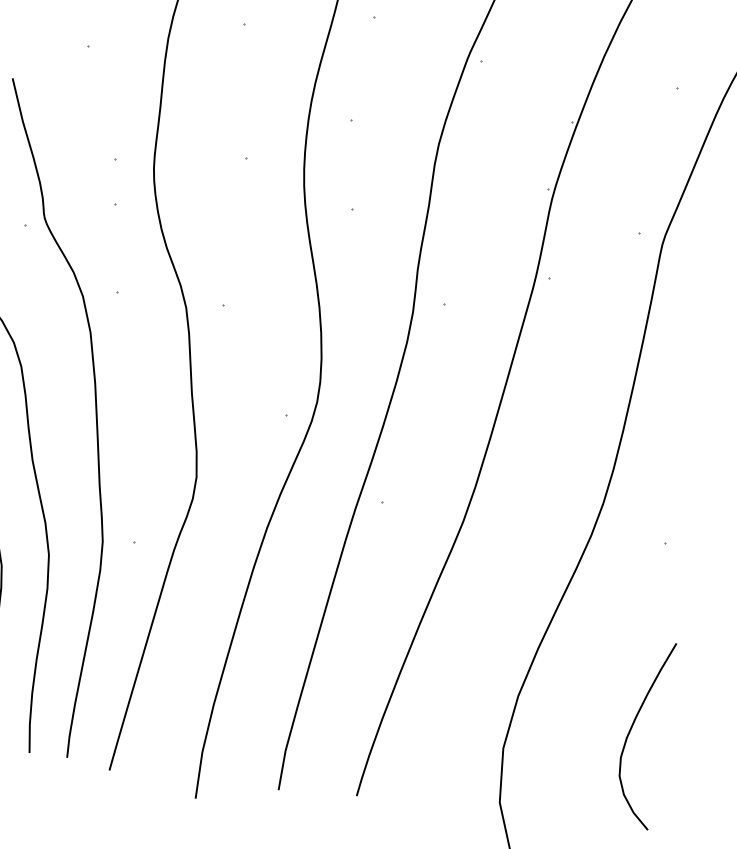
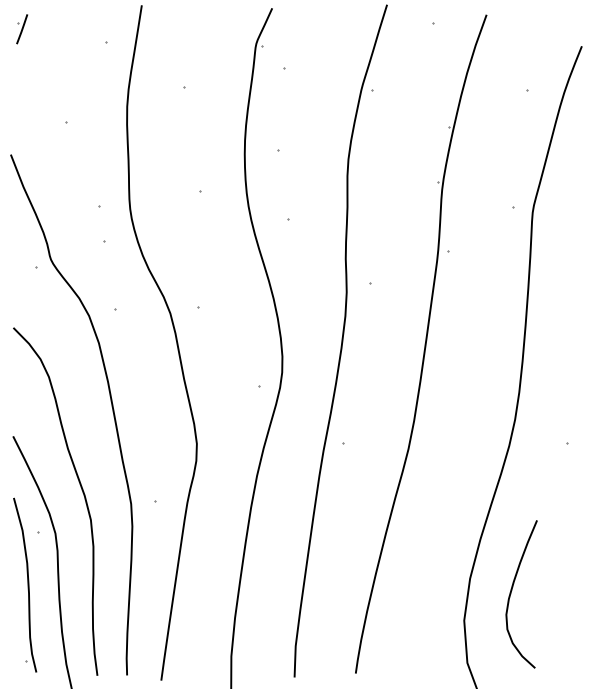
curve: (632, 727) -> (512, 590), moved

